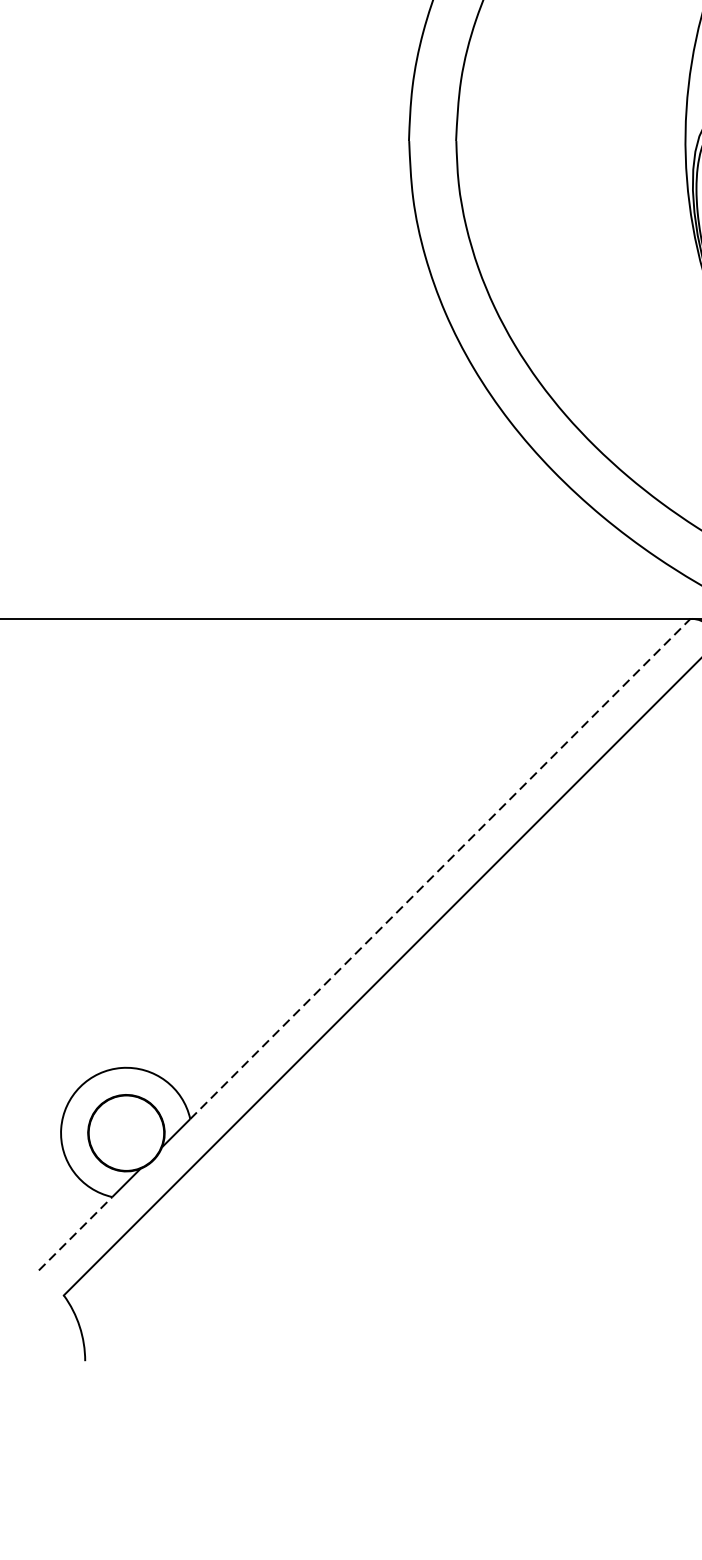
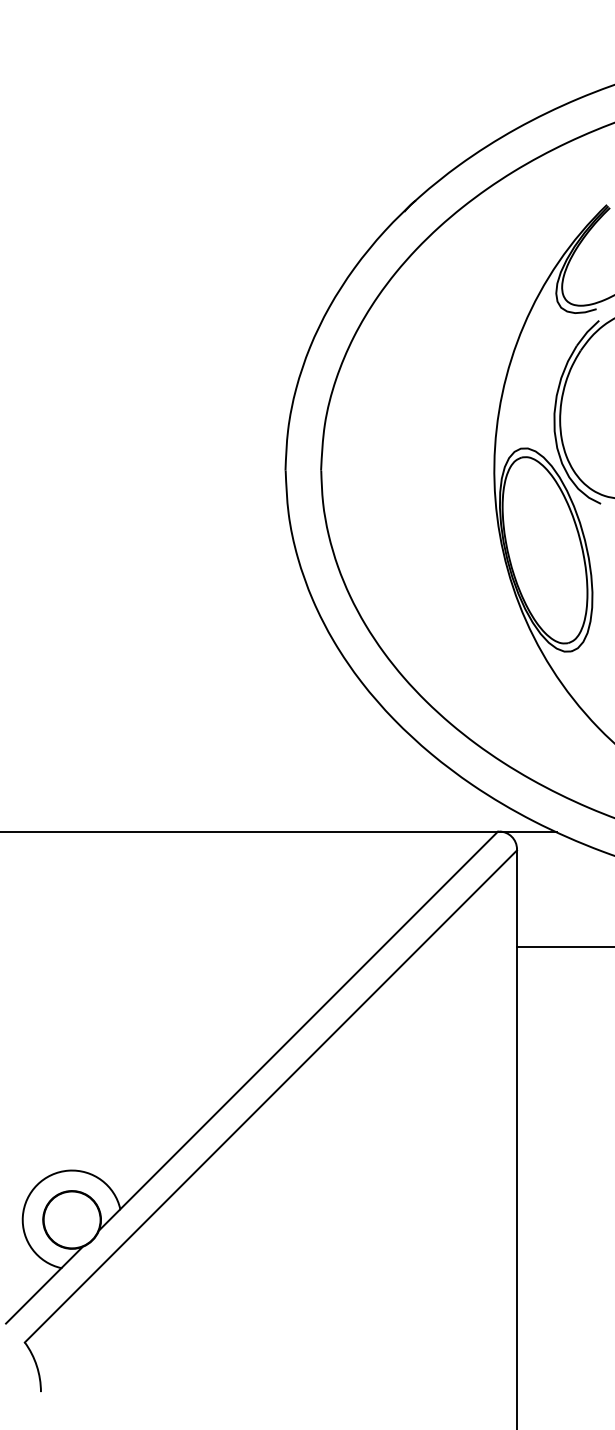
line: (440, 869) -> (309, 1020), dashed -> solid
line: (76, 1233) -> (34, 1295), dashed -> solid

